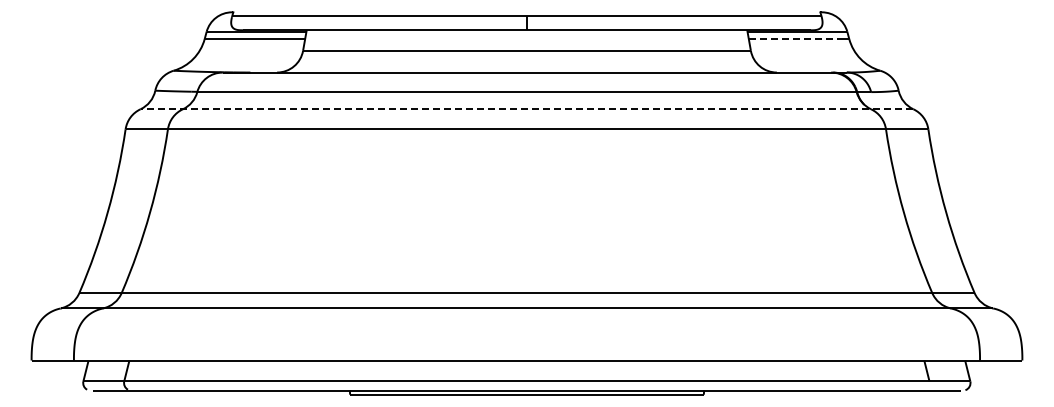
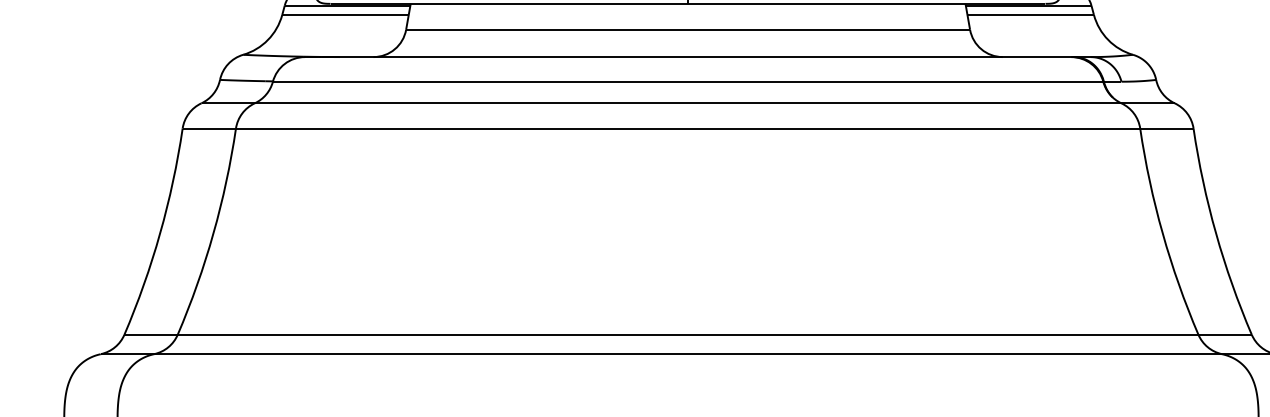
line: (793, 39) -> (1023, 15), dashed -> solid
line: (526, 109) -> (687, 103), dashed -> solid

